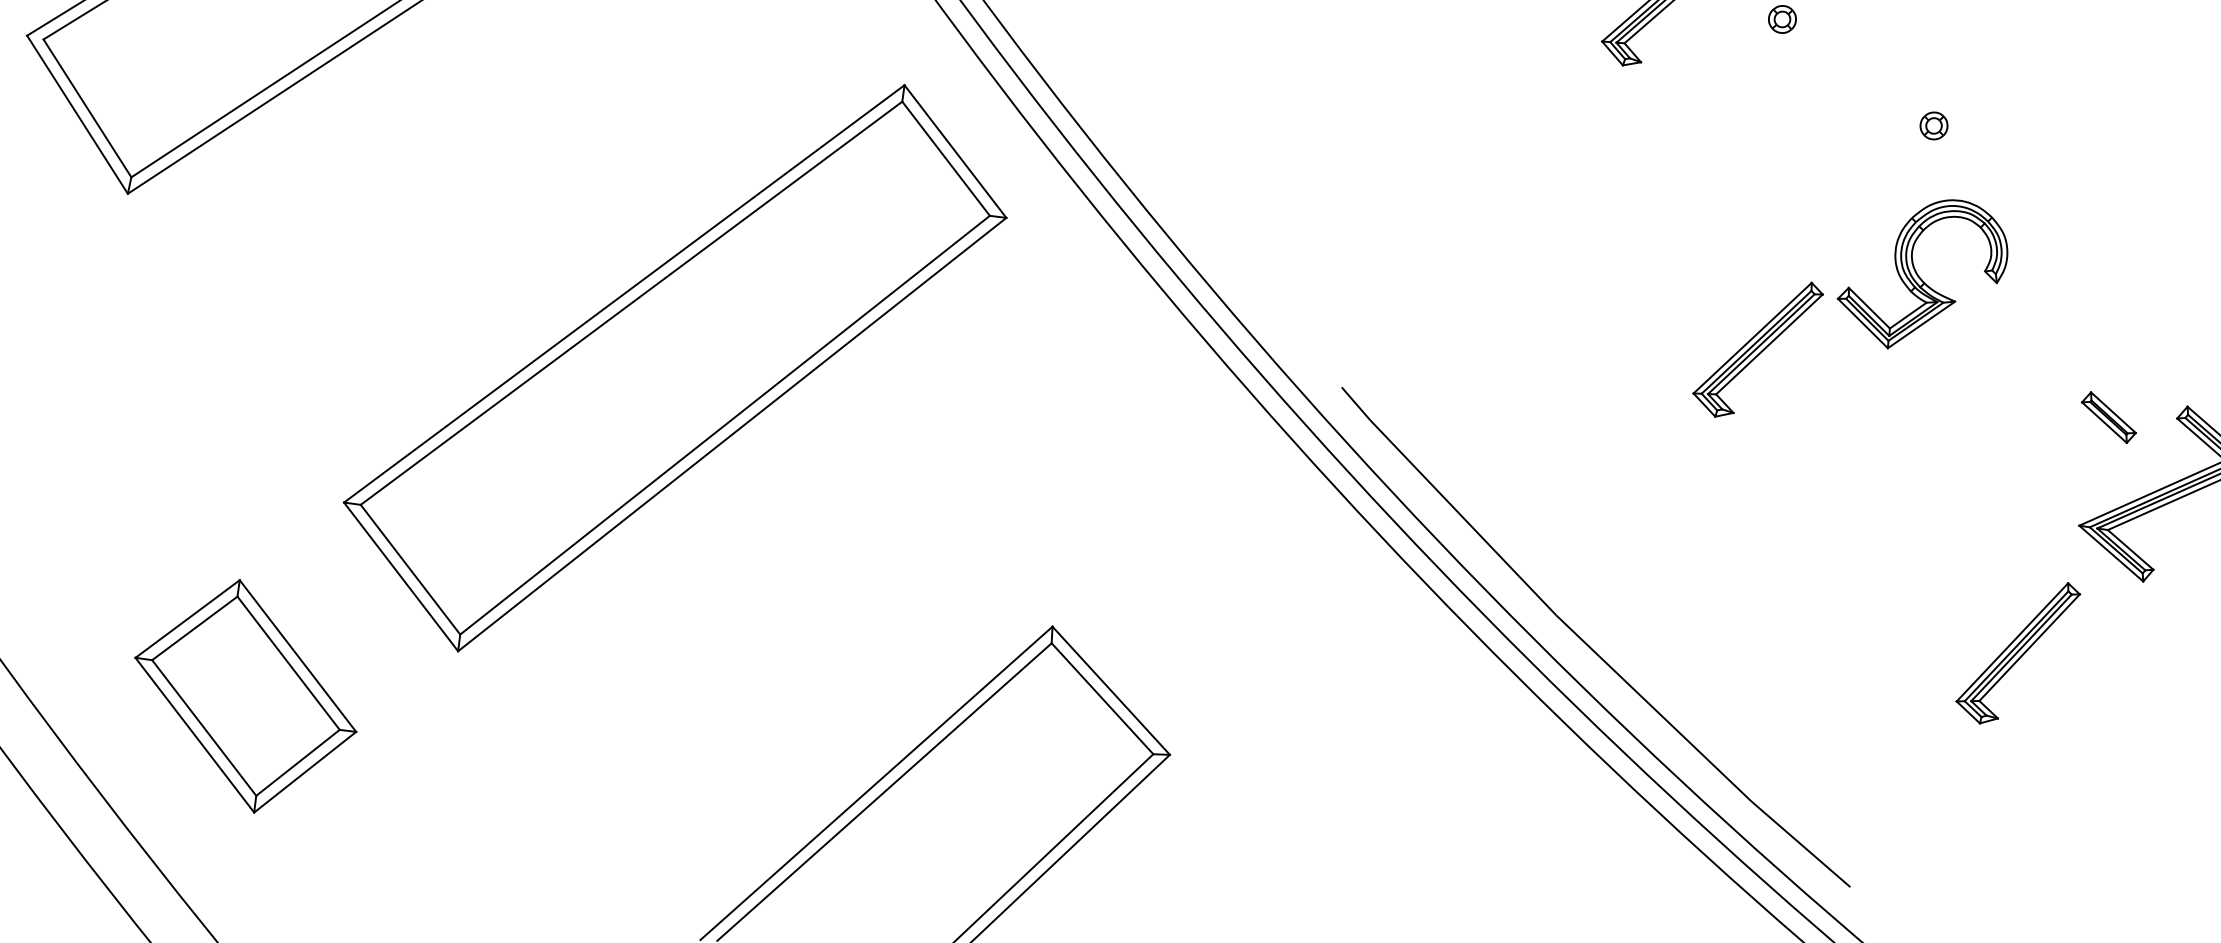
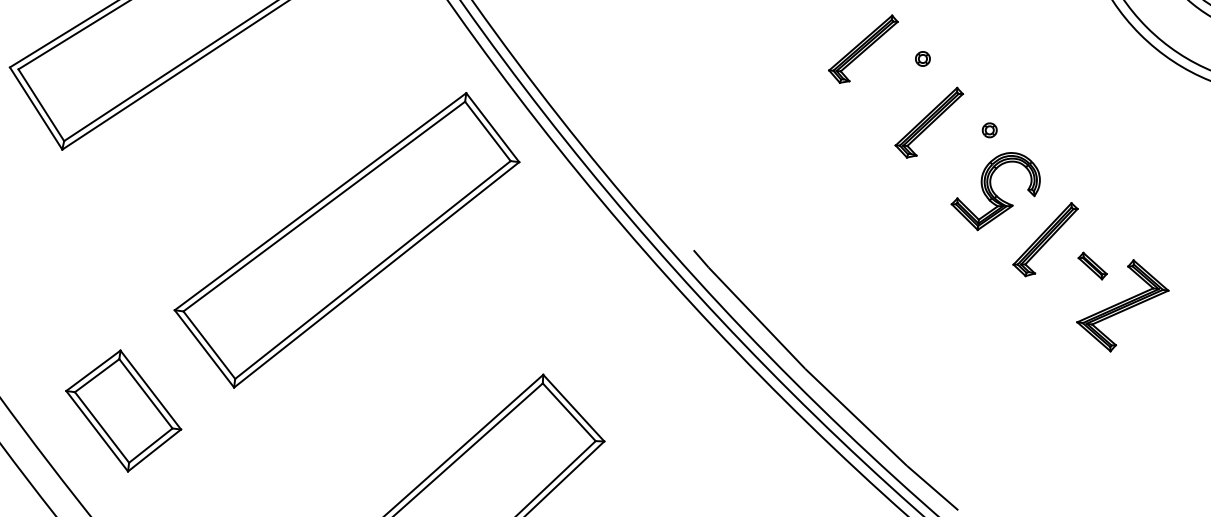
part: (1933, 126) -> (989, 130), moved
part: (1756, 349) -> (928, 122), moved
part: (2018, 653) -> (1045, 239), moved

